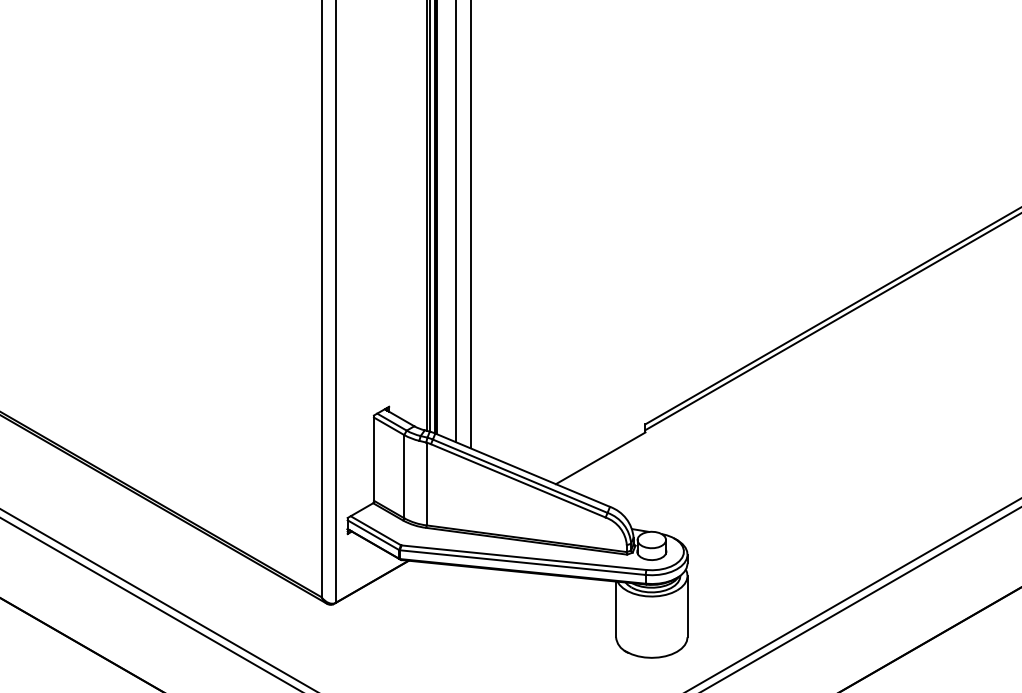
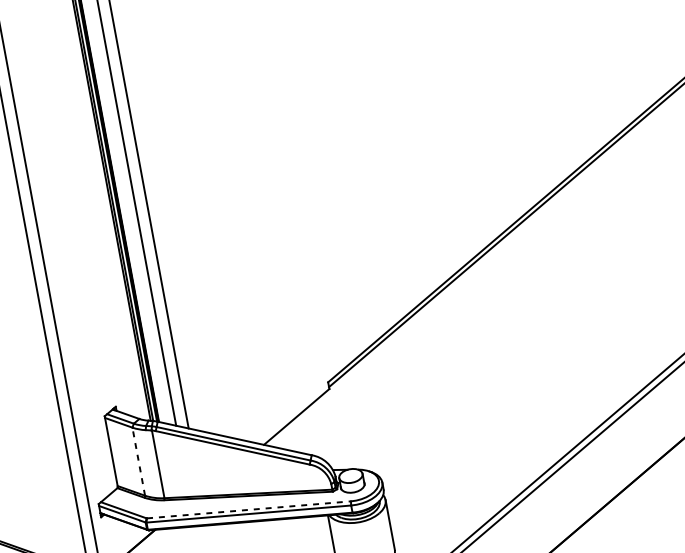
line: (404, 476) -> (138, 461), solid -> dashed
line: (523, 557) -> (248, 509), solid -> dashed

